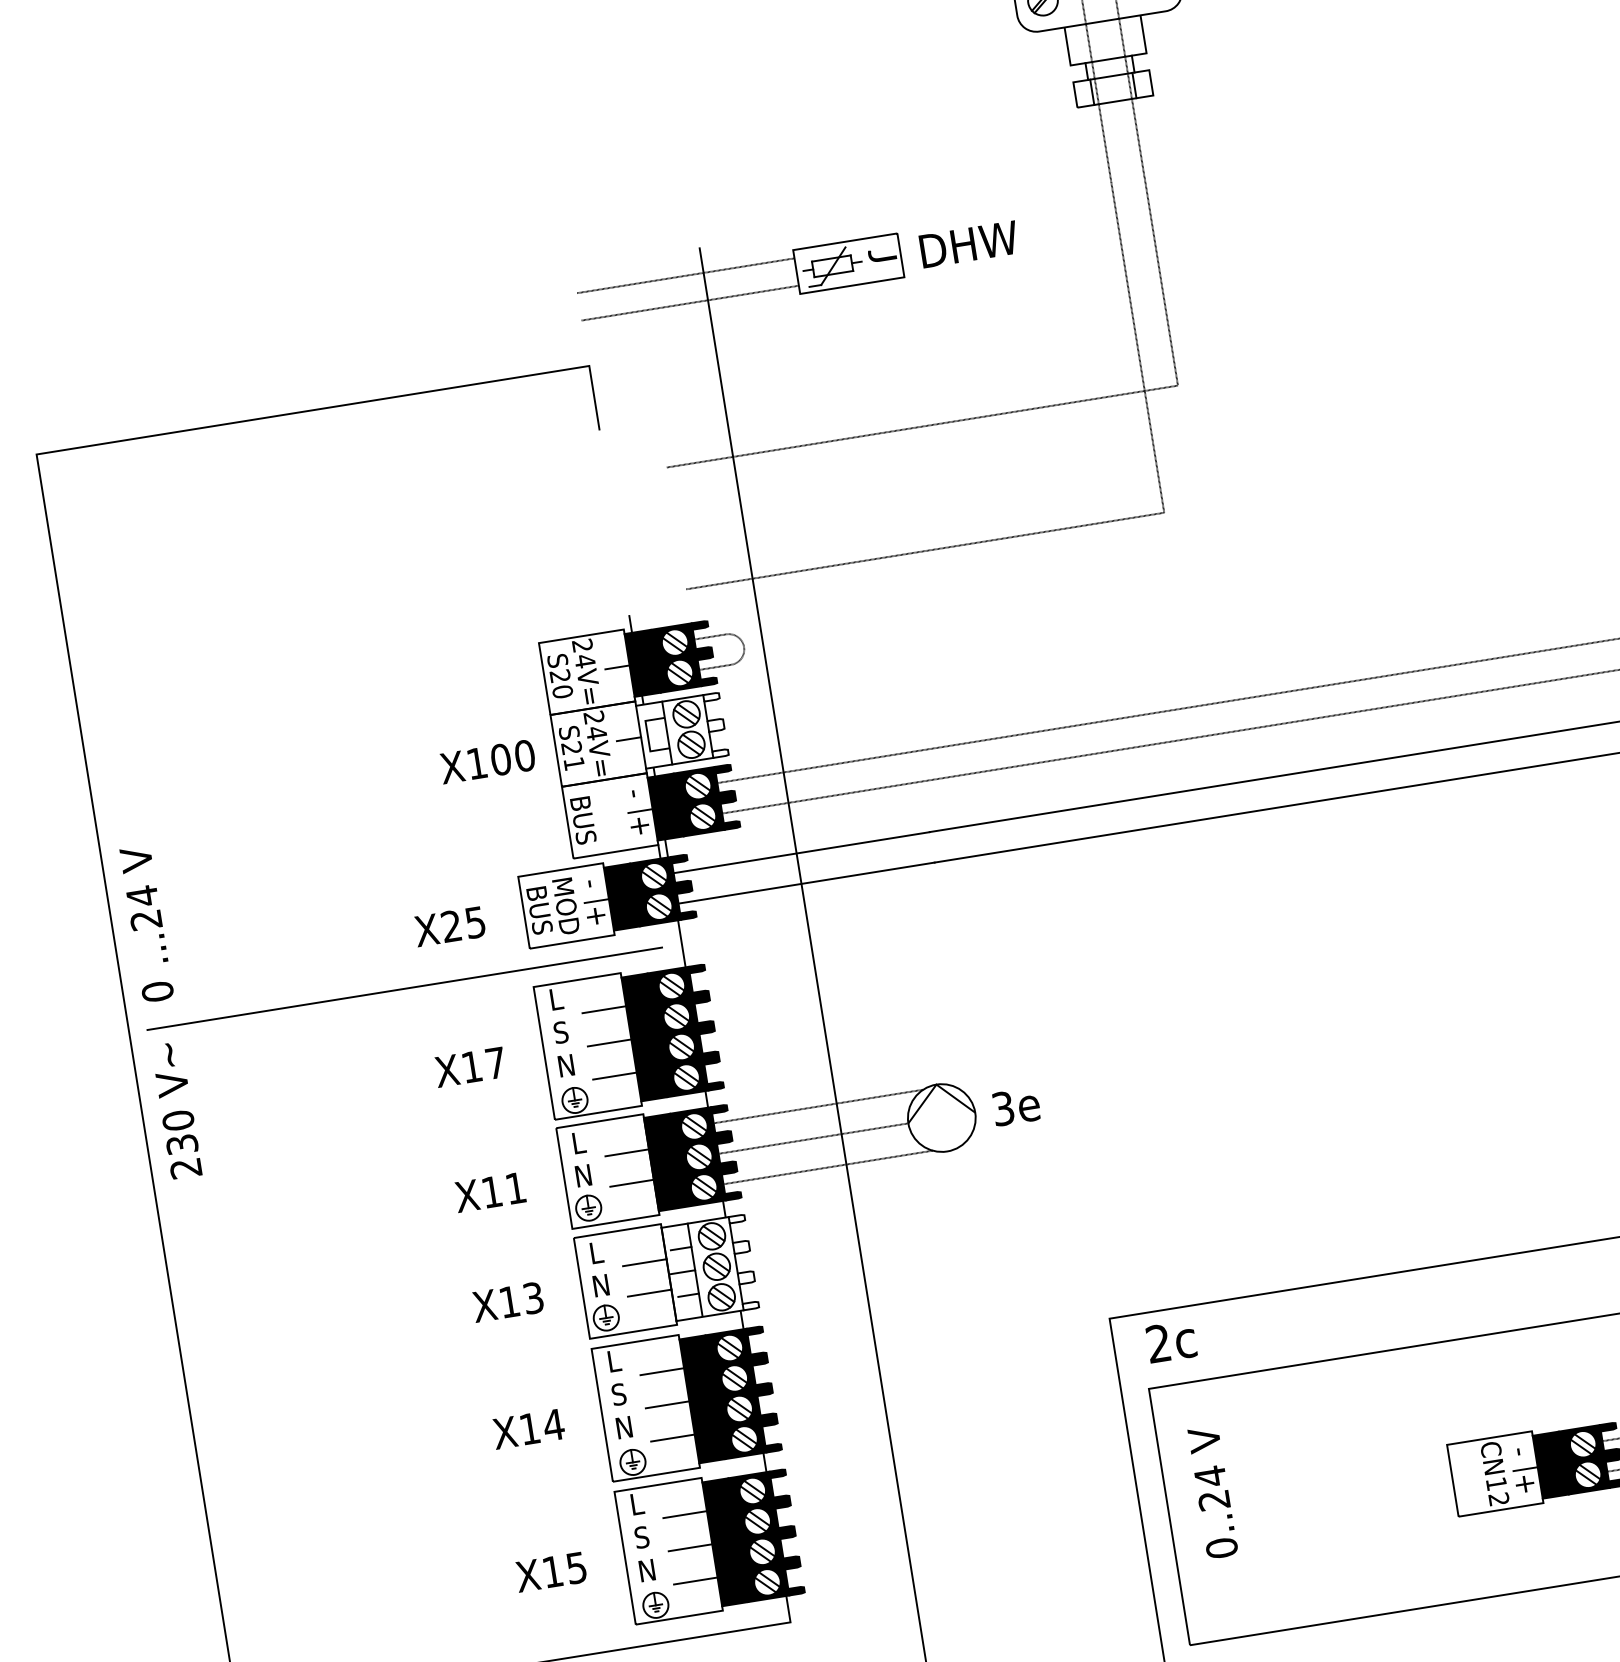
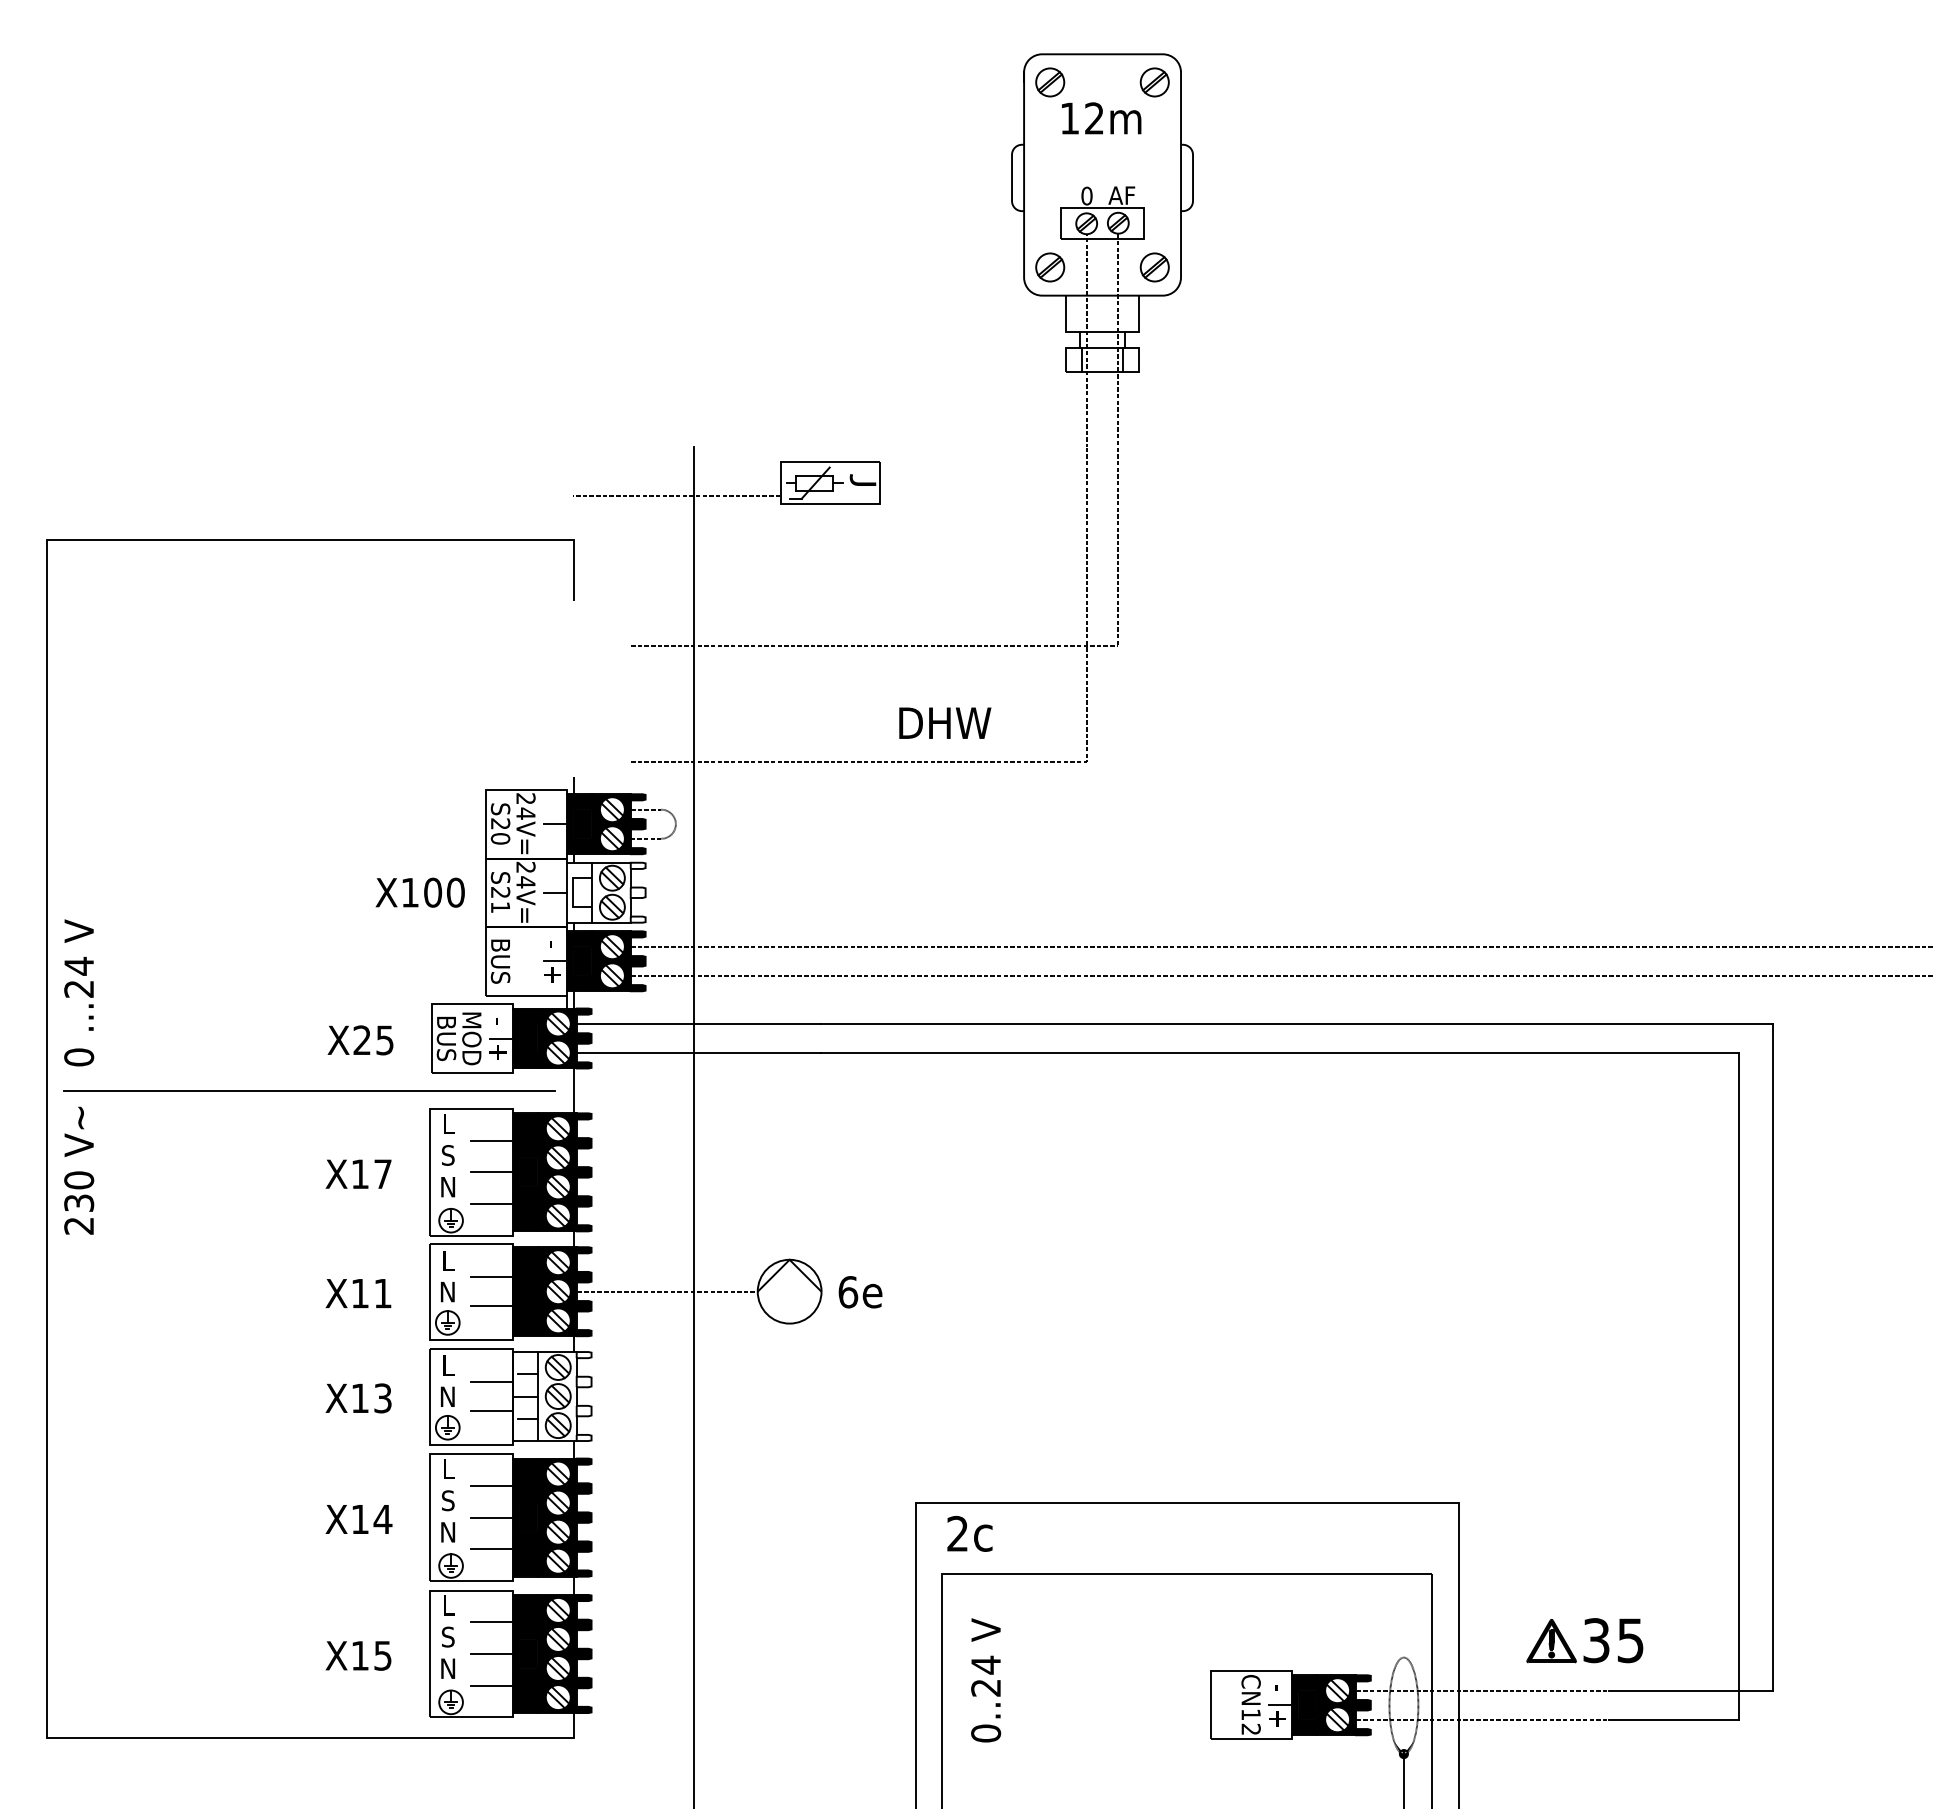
text: (969, 243) -> (945, 722), moved
line: (685, 276) -> (676, 470), removed
line: (818, 1106) -> (676, 1262), removed
text: (1003, 1109) -> (848, 1292), 3e -> 6e
line: (828, 1167) -> (676, 1320), removed

